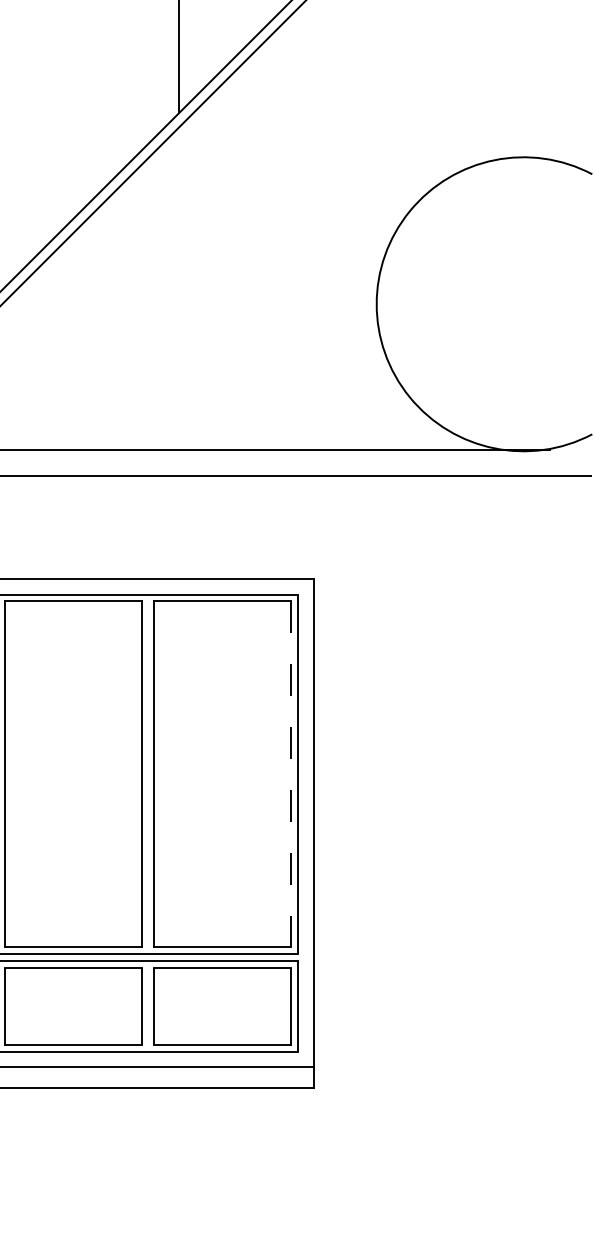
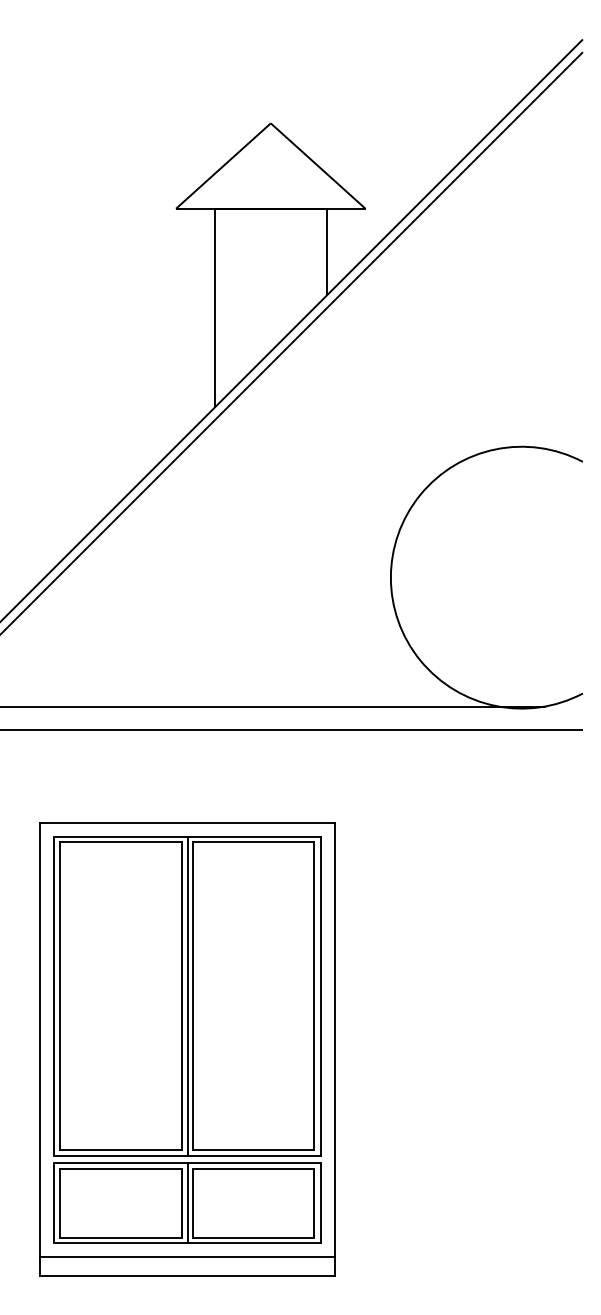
line: (148, 773) -> (187, 995), added
line: (290, 774) -> (314, 996), dashed -> solid
line: (148, 1005) -> (187, 1202), added

